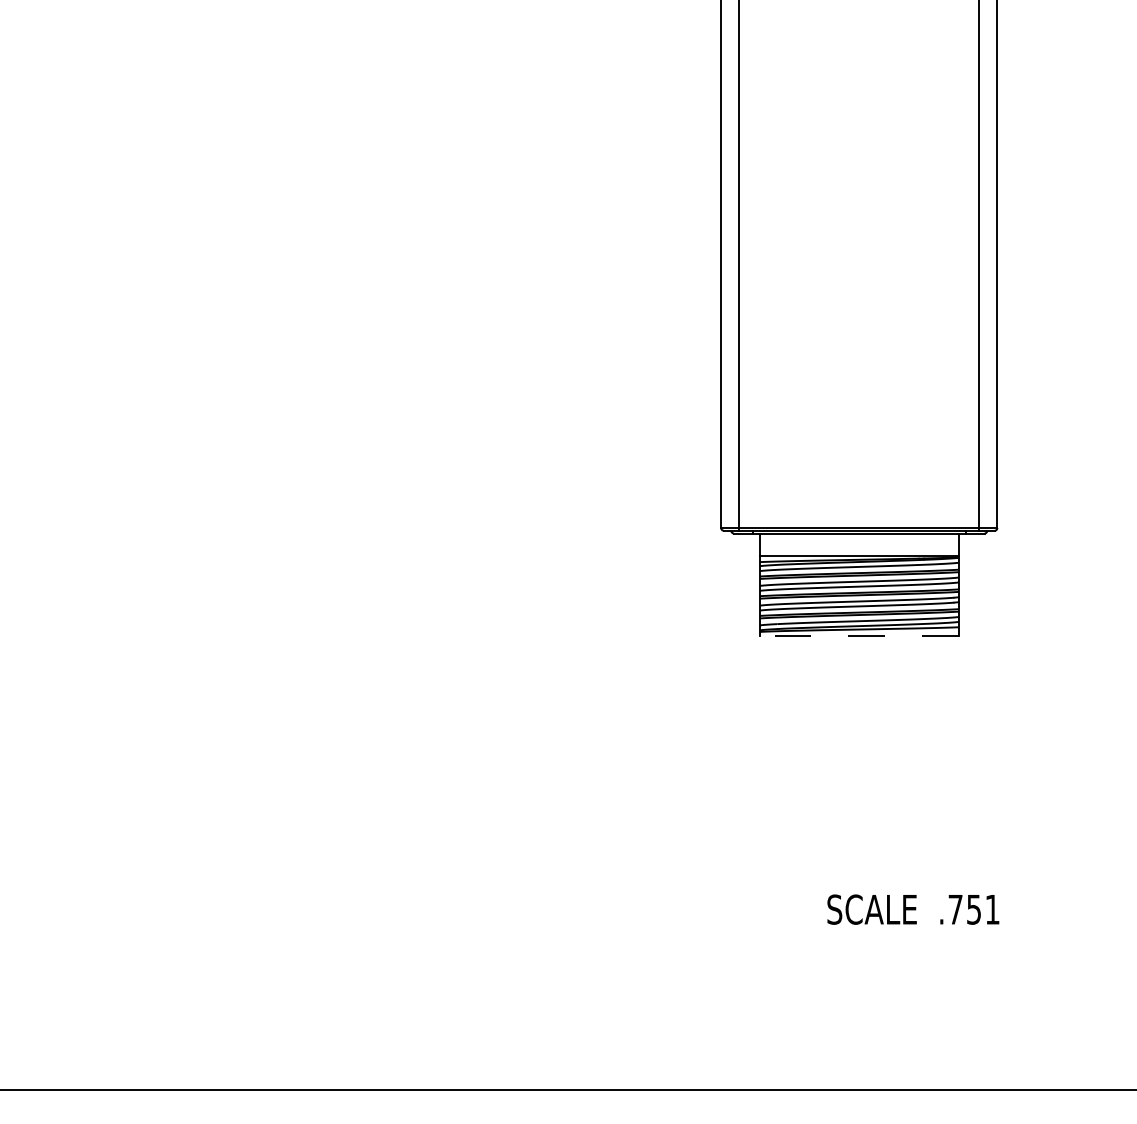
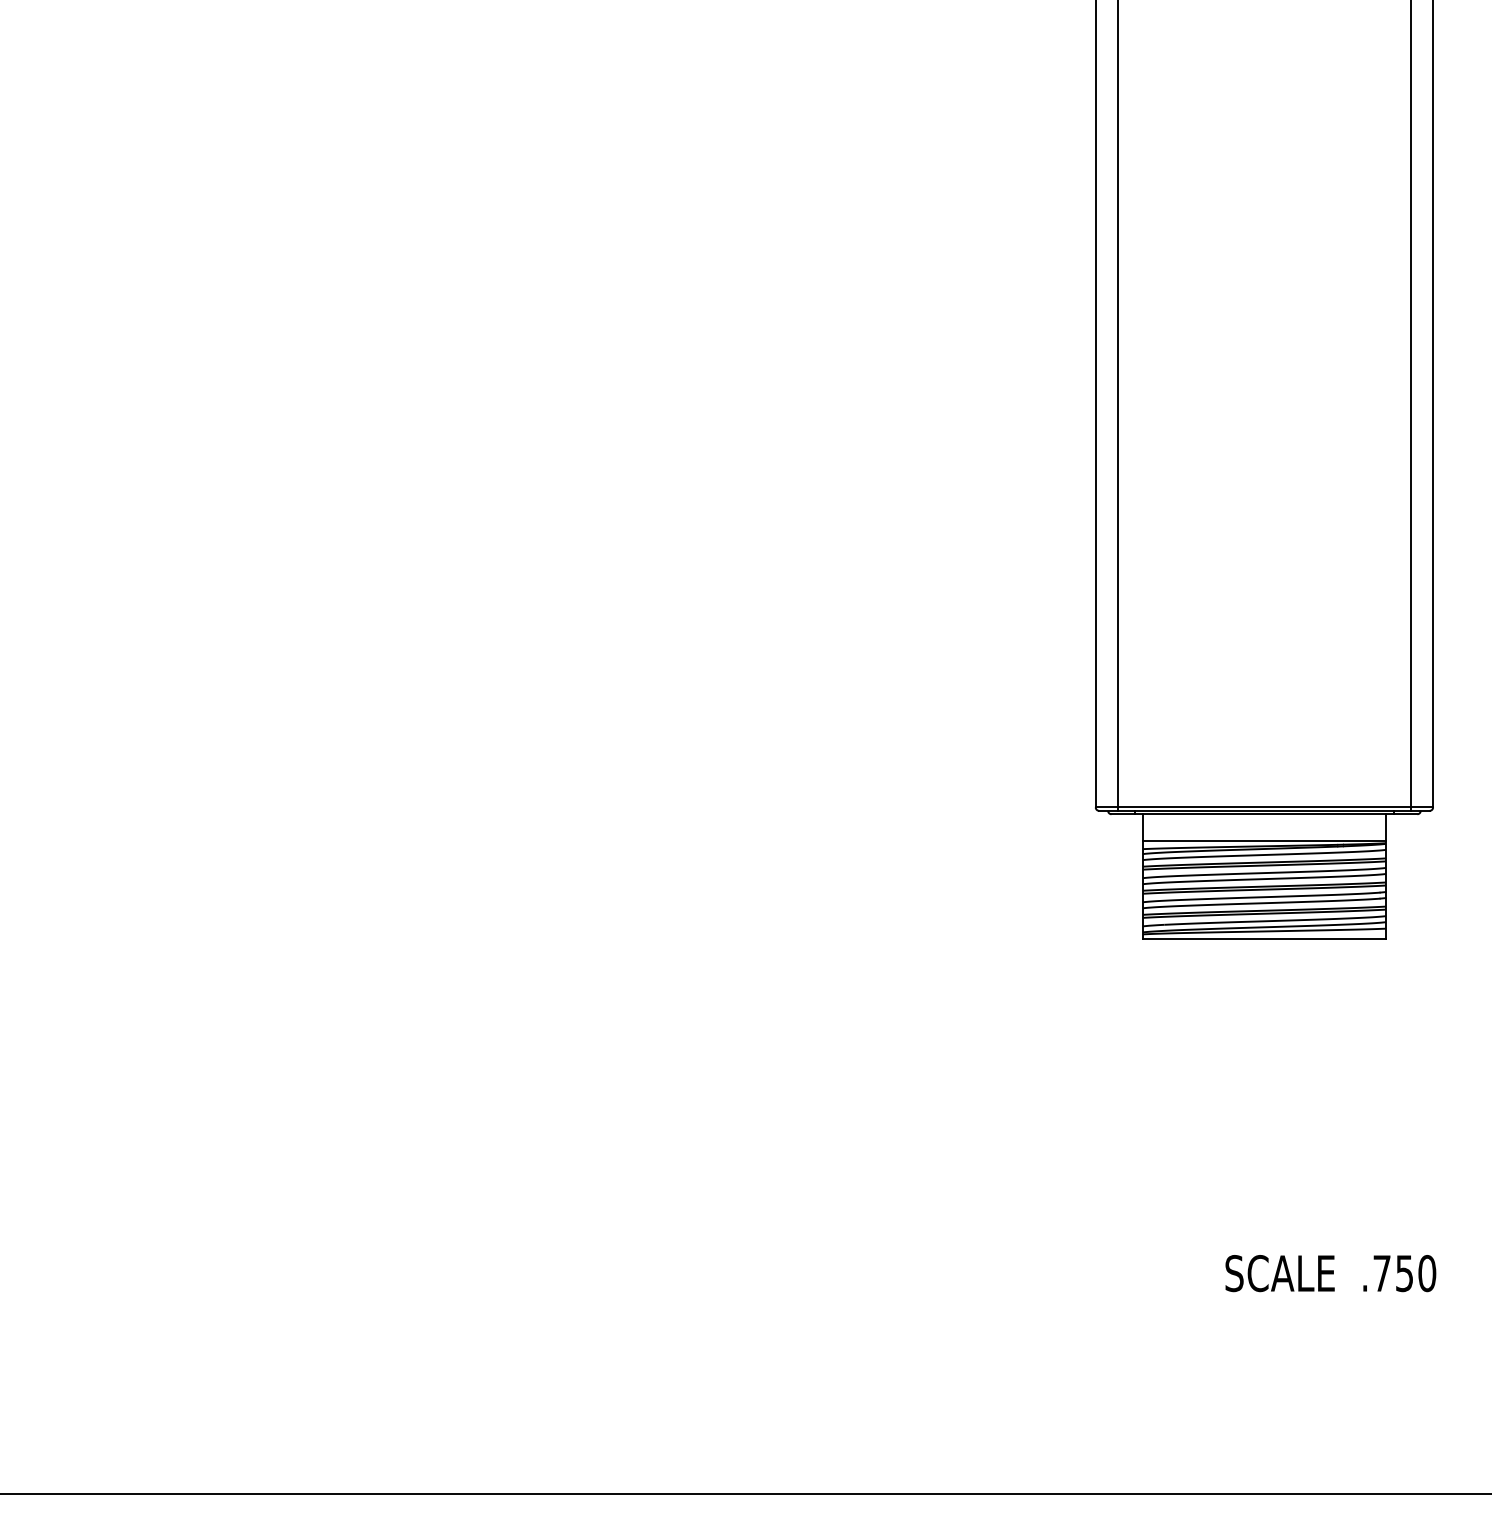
line: (858, 636) -> (1263, 939), dashed -> solid
text: (992, 909) -> (1427, 1273), .751 -> .750

